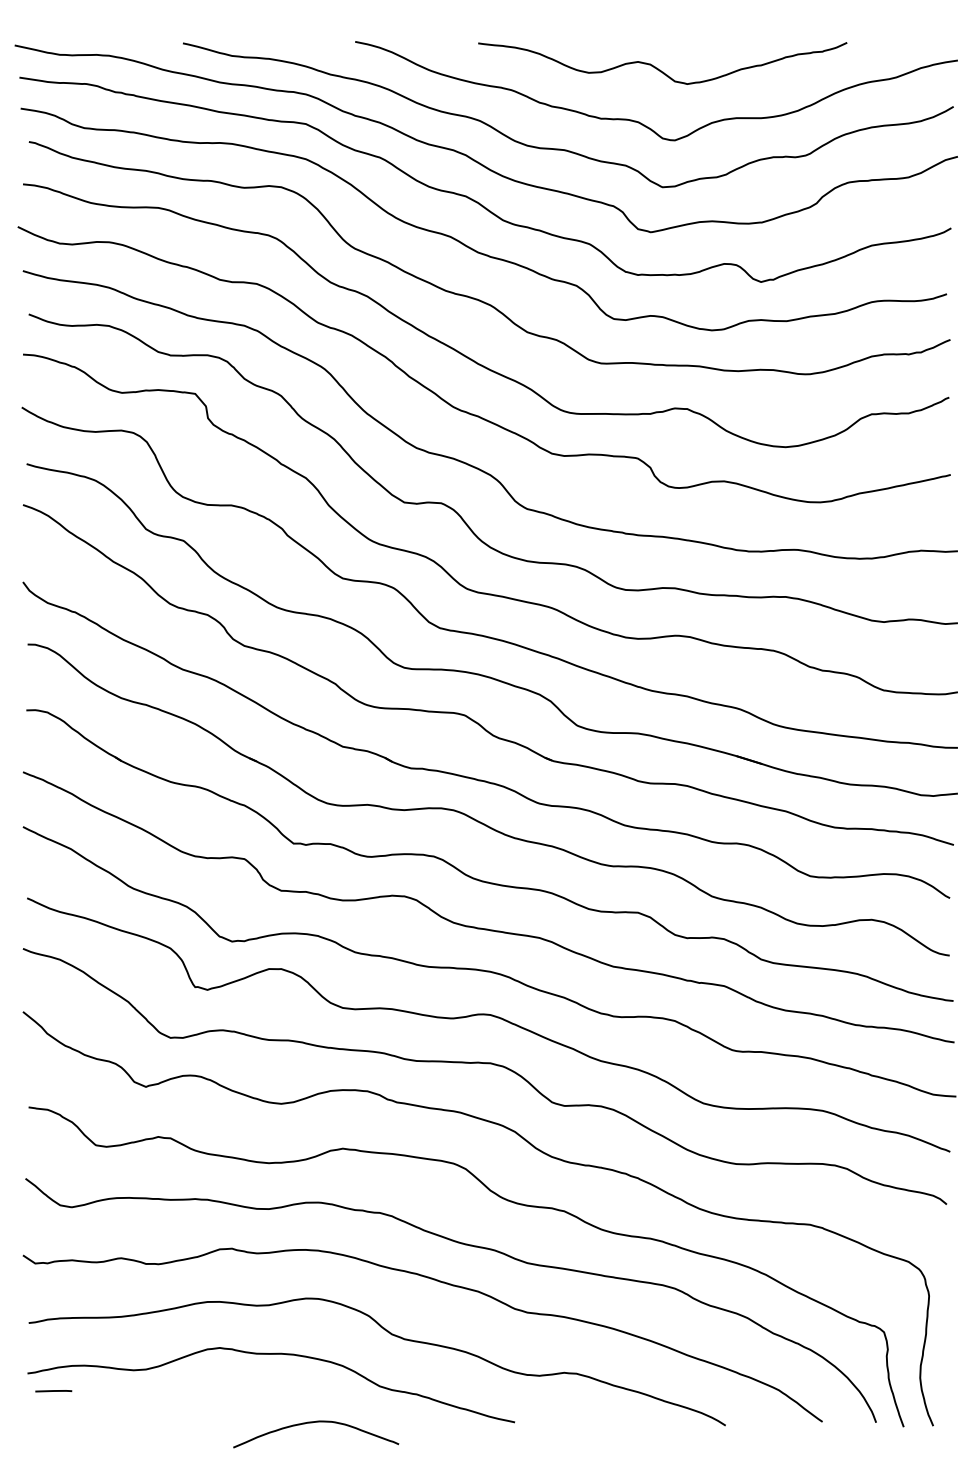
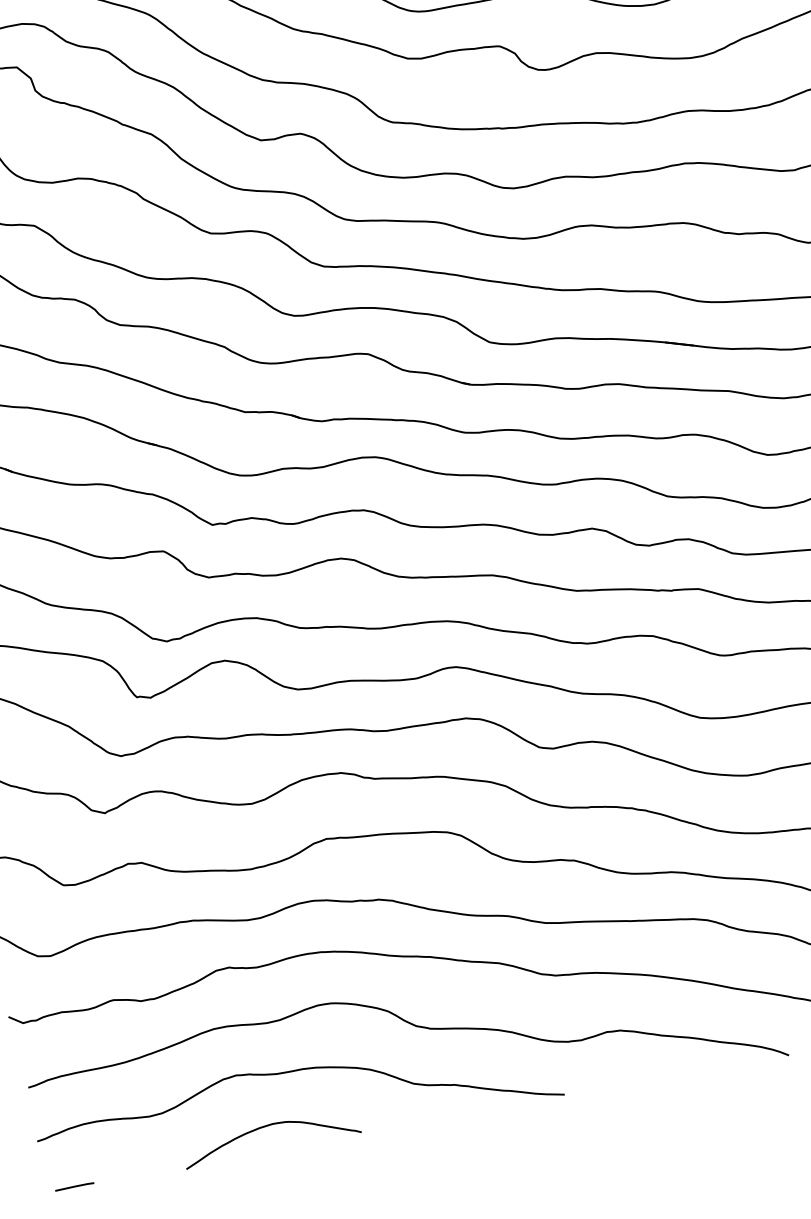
line: (53, 1391) -> (74, 1187), moved
curve: (312, 1423) -> (265, 1127), moved

